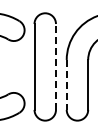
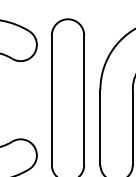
line: (55, 66) -> (83, 99), dashed -> solid
line: (66, 84) -> (100, 126), dashed -> solid

